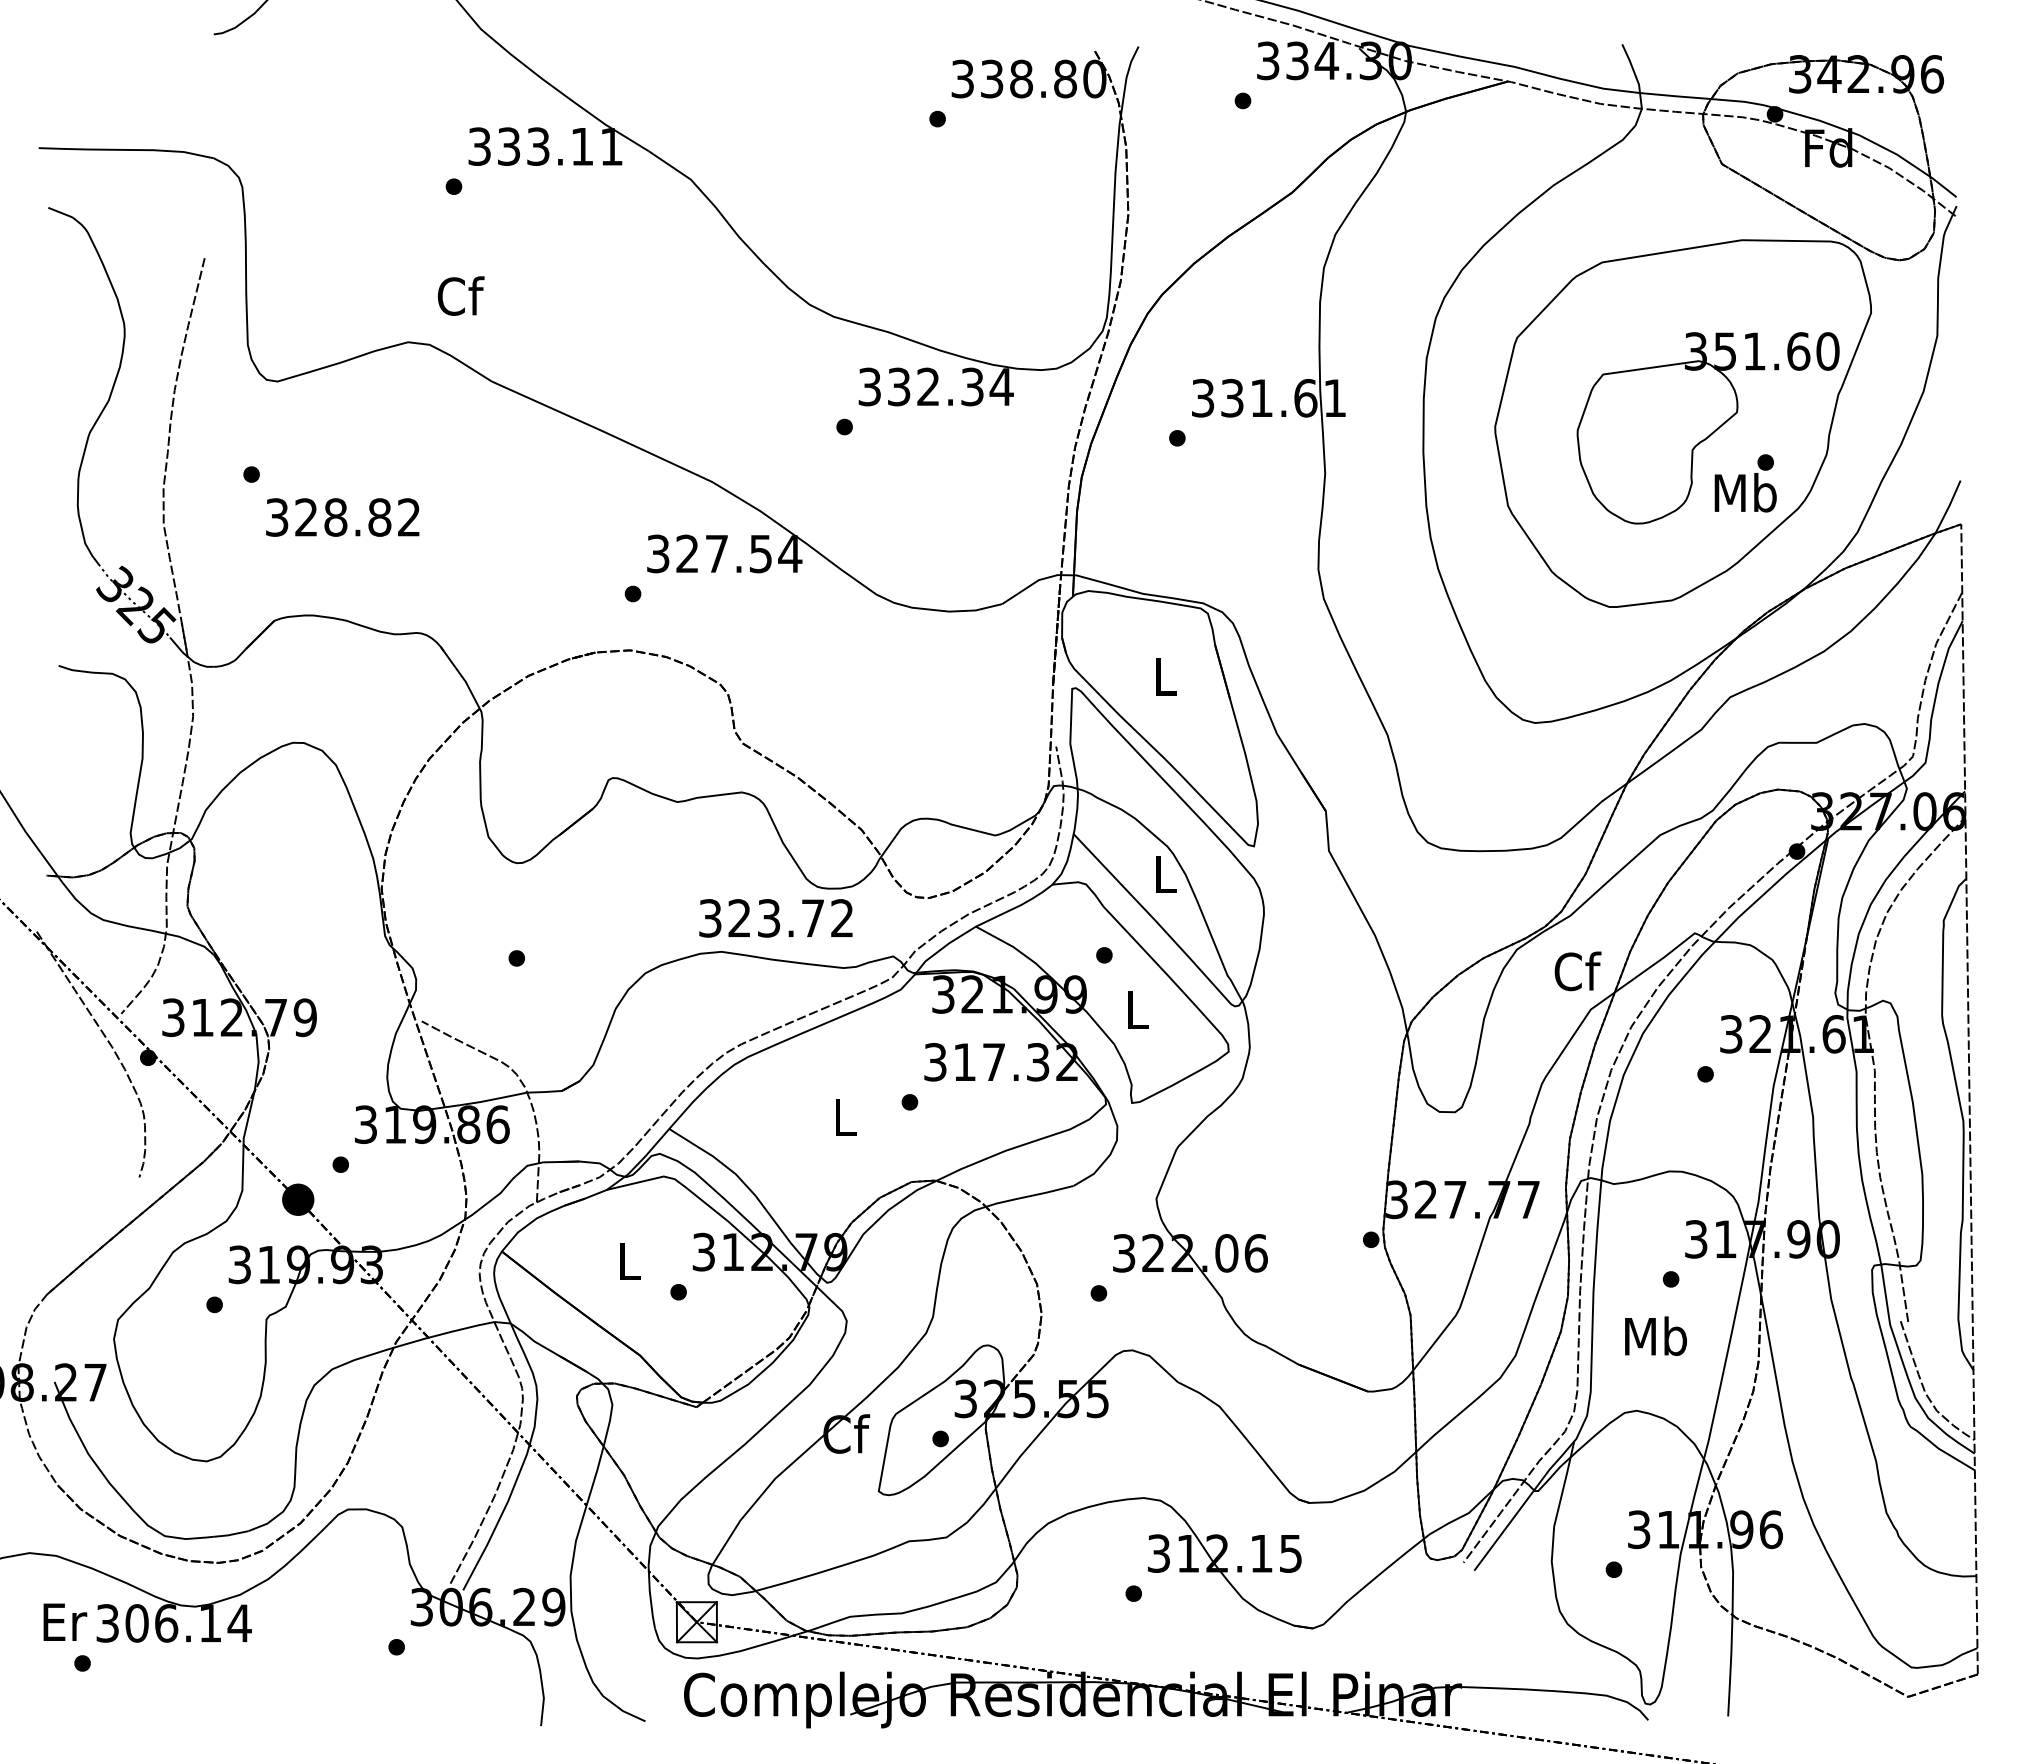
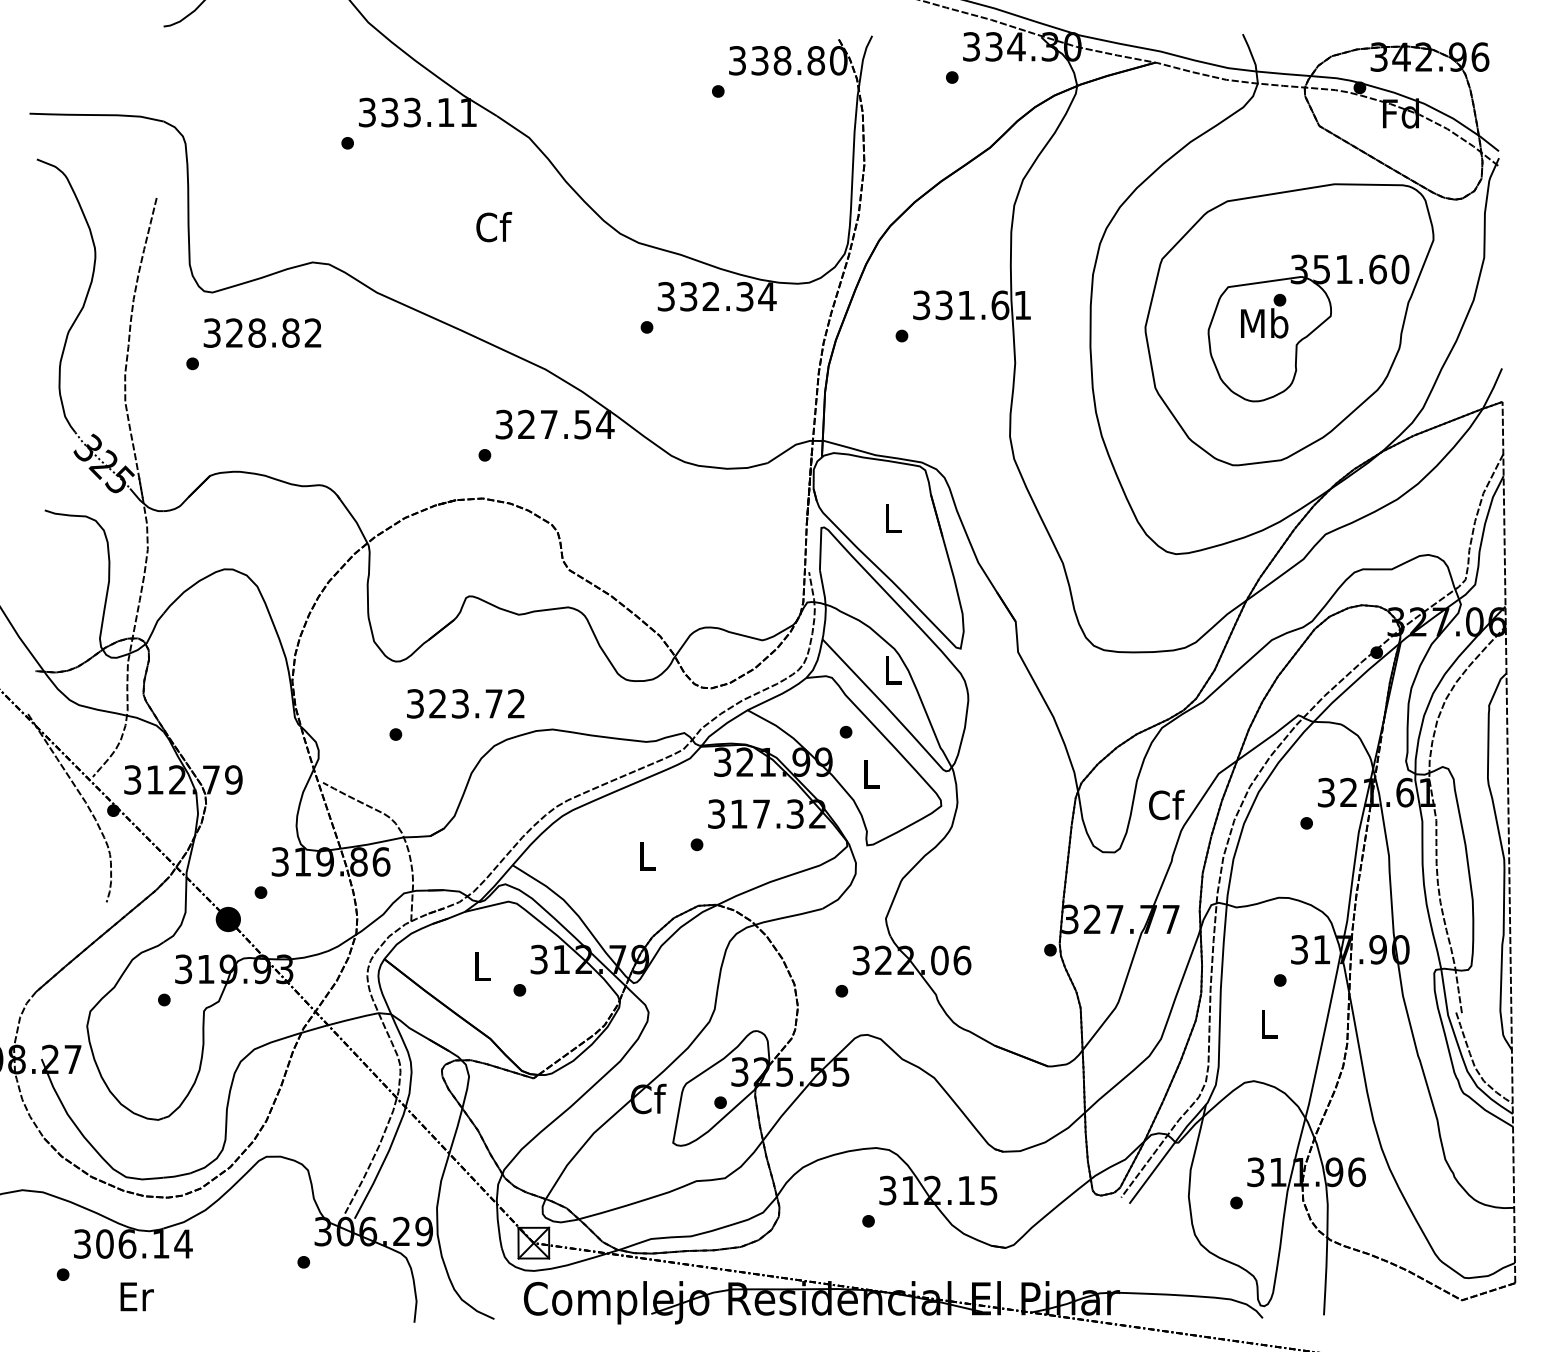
text: (460, 295) -> (493, 226), moved
text: (1745, 483) -> (1264, 316), moved
text: (342, 517) -> (262, 333), moved
text: (775, 918) -> (465, 703), moved
text: (1577, 971) -> (1166, 805), moved
text: (1656, 1335) -> (1269, 1023), Mb -> L
text: (65, 1621) -> (137, 1296), moved

